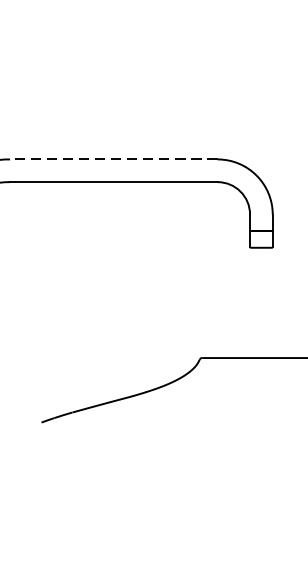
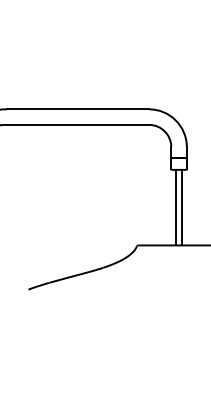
line: (113, 159) -> (77, 109), dashed -> solid
line: (256, 302) -> (175, 207), added
line: (266, 302) -> (182, 207), added

